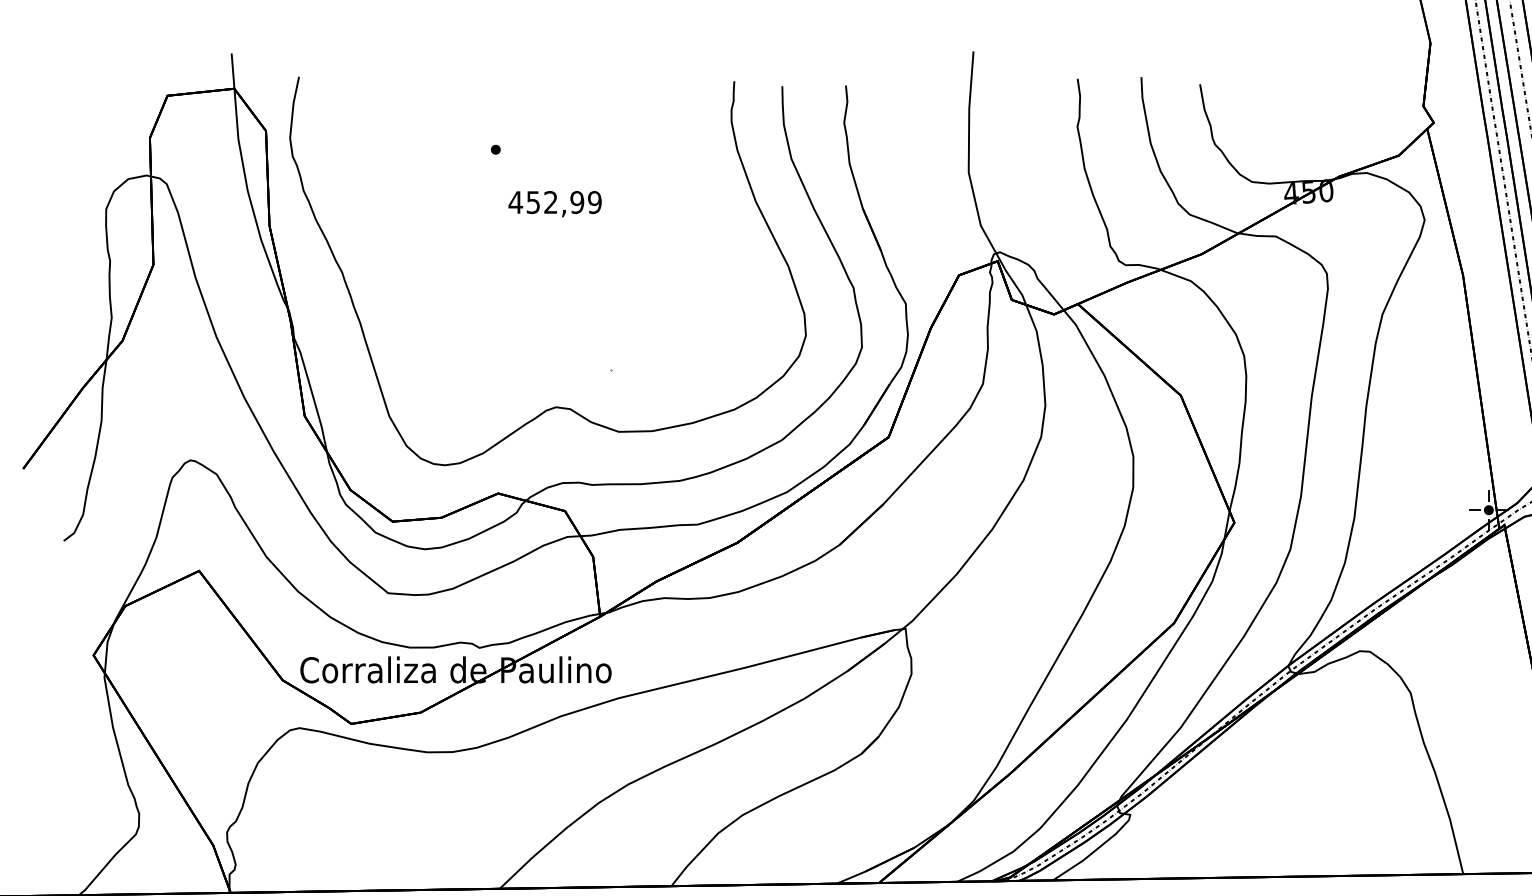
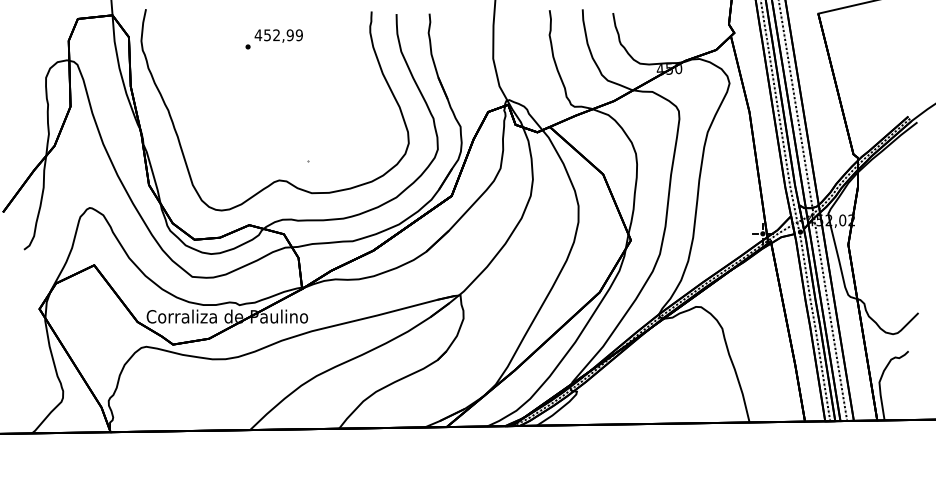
text: (554, 202) -> (278, 35), moved

